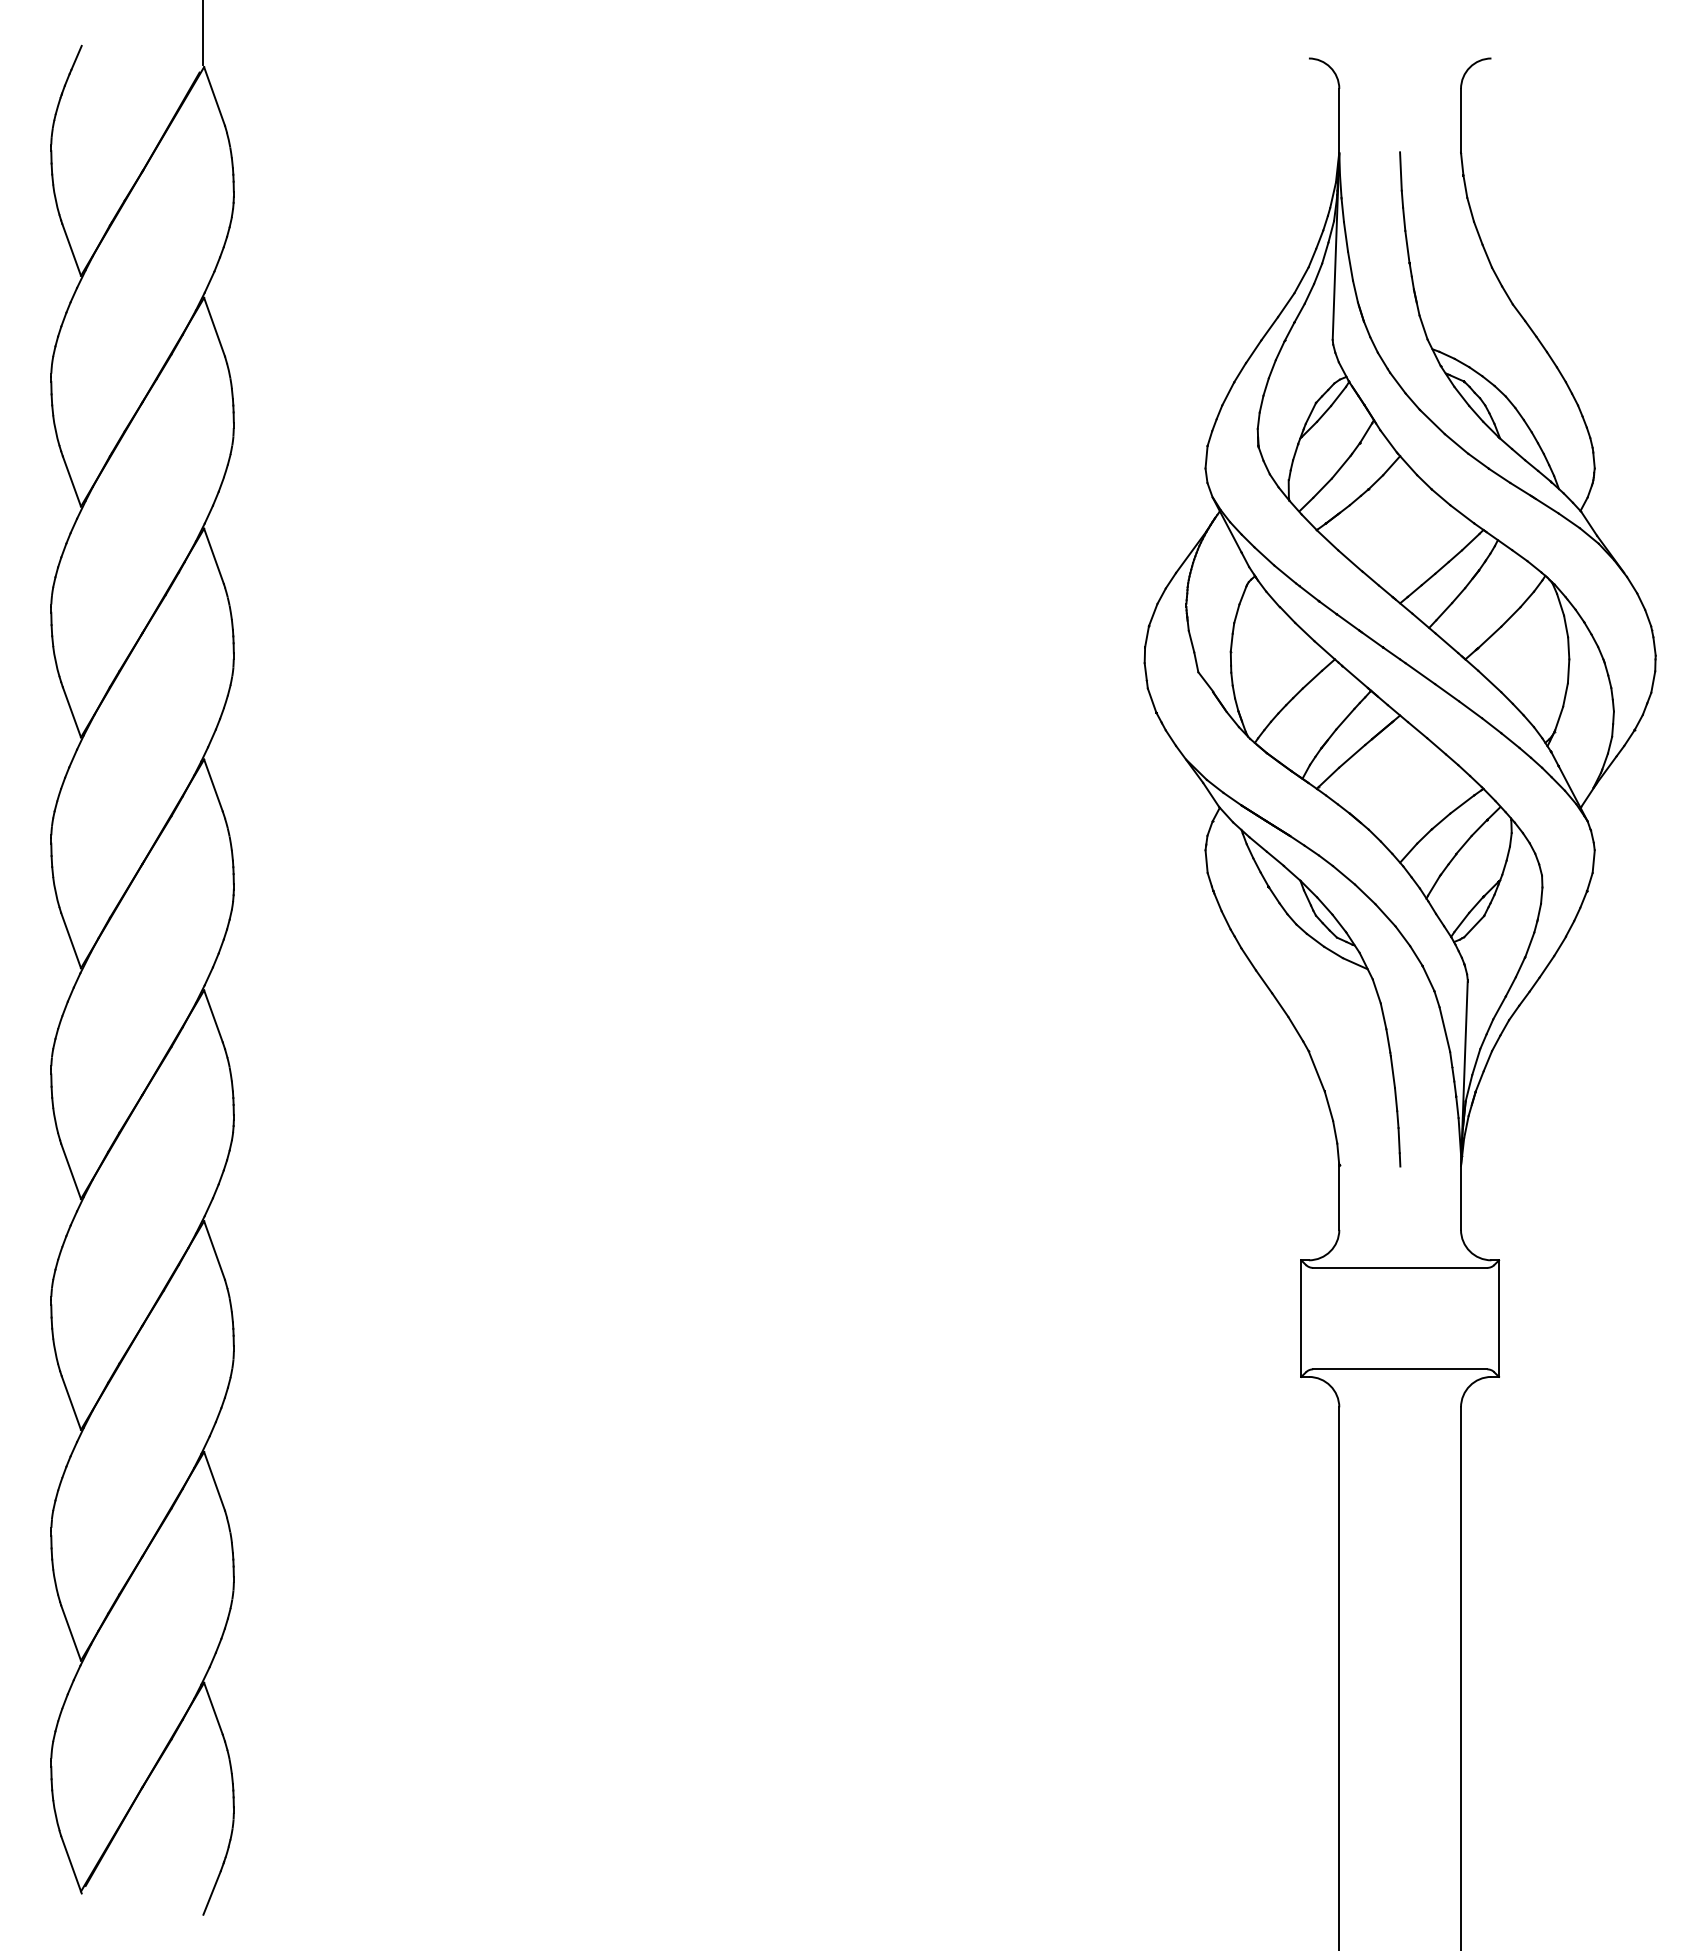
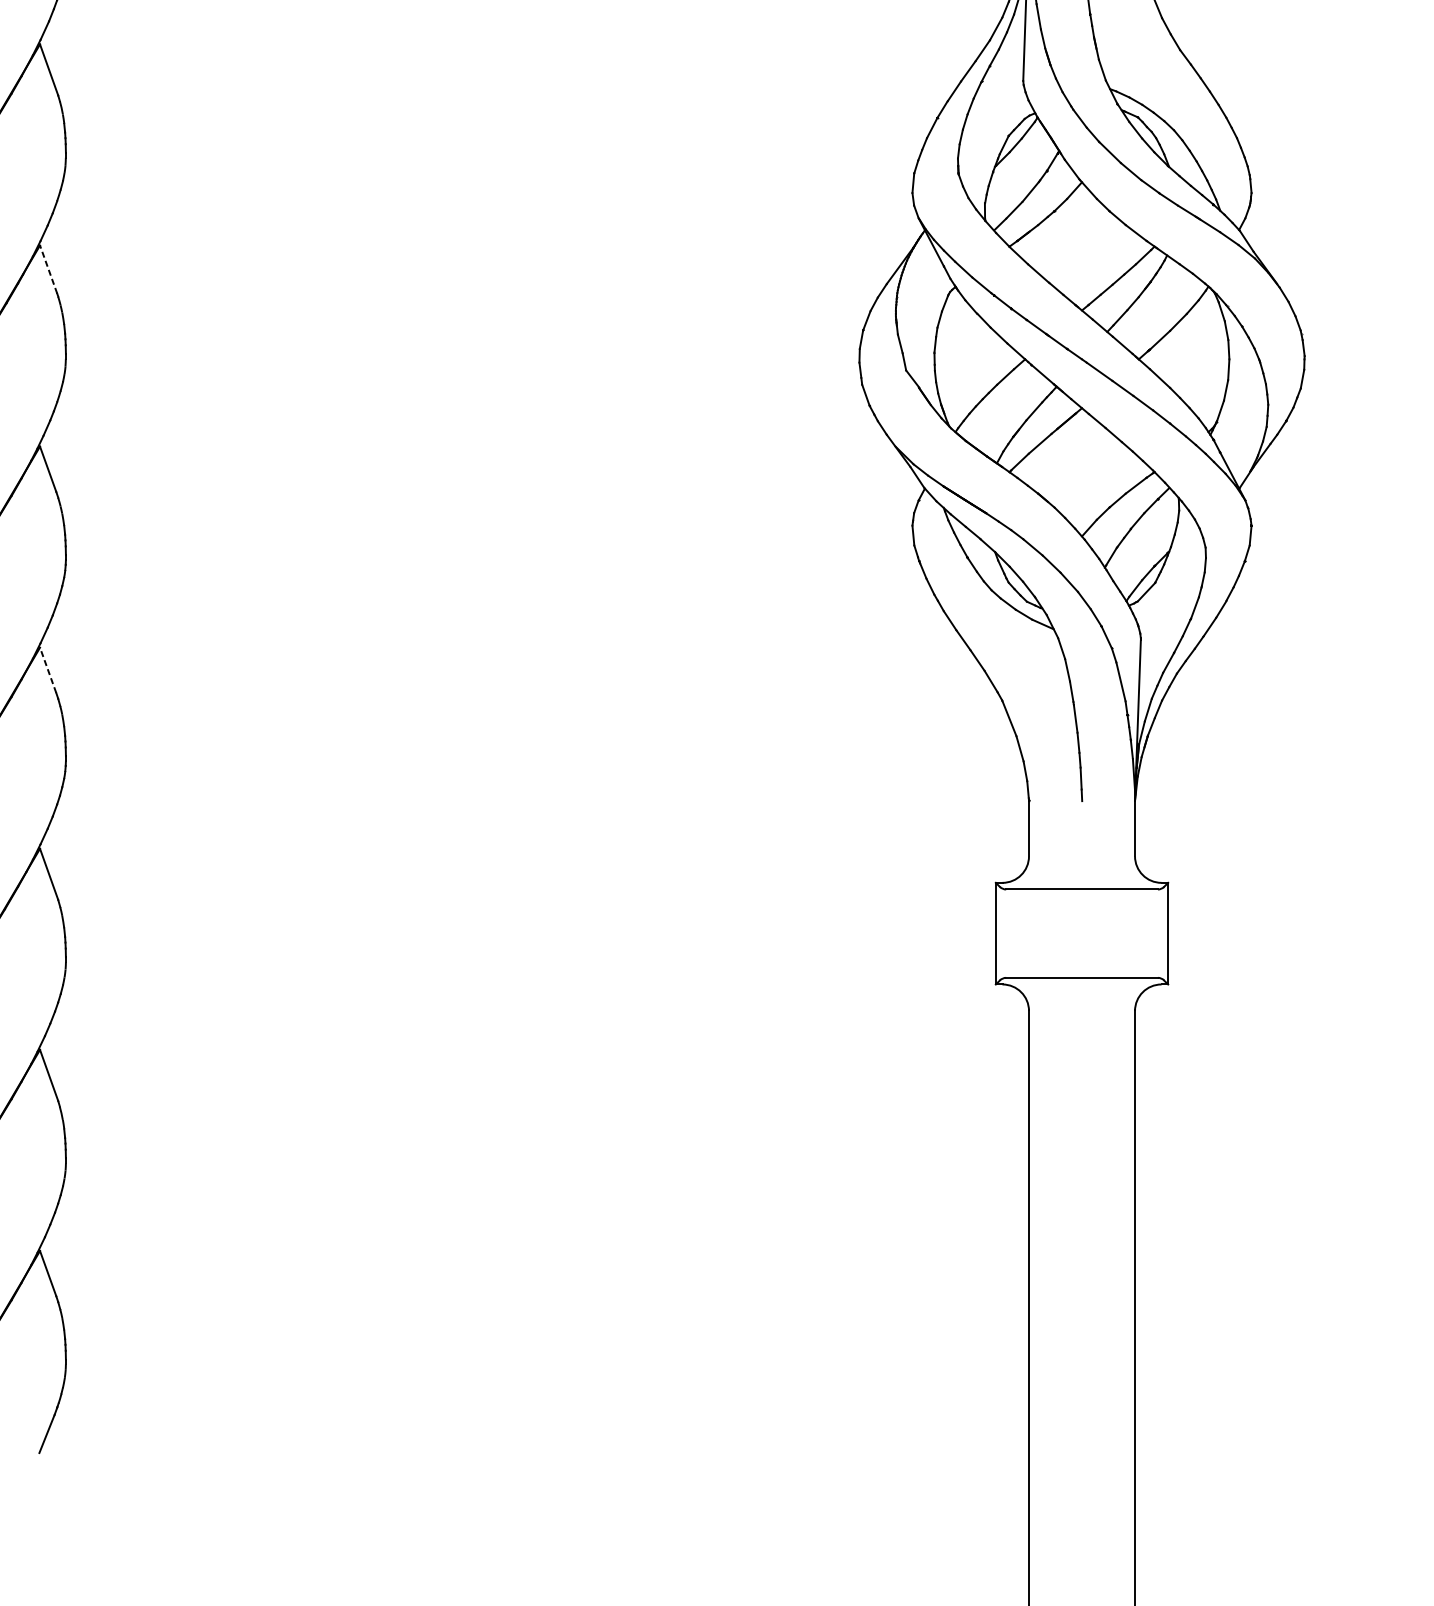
line: (213, 555) -> (48, 268), solid -> dashed
line: (213, 1016) -> (48, 670), solid -> dashed

